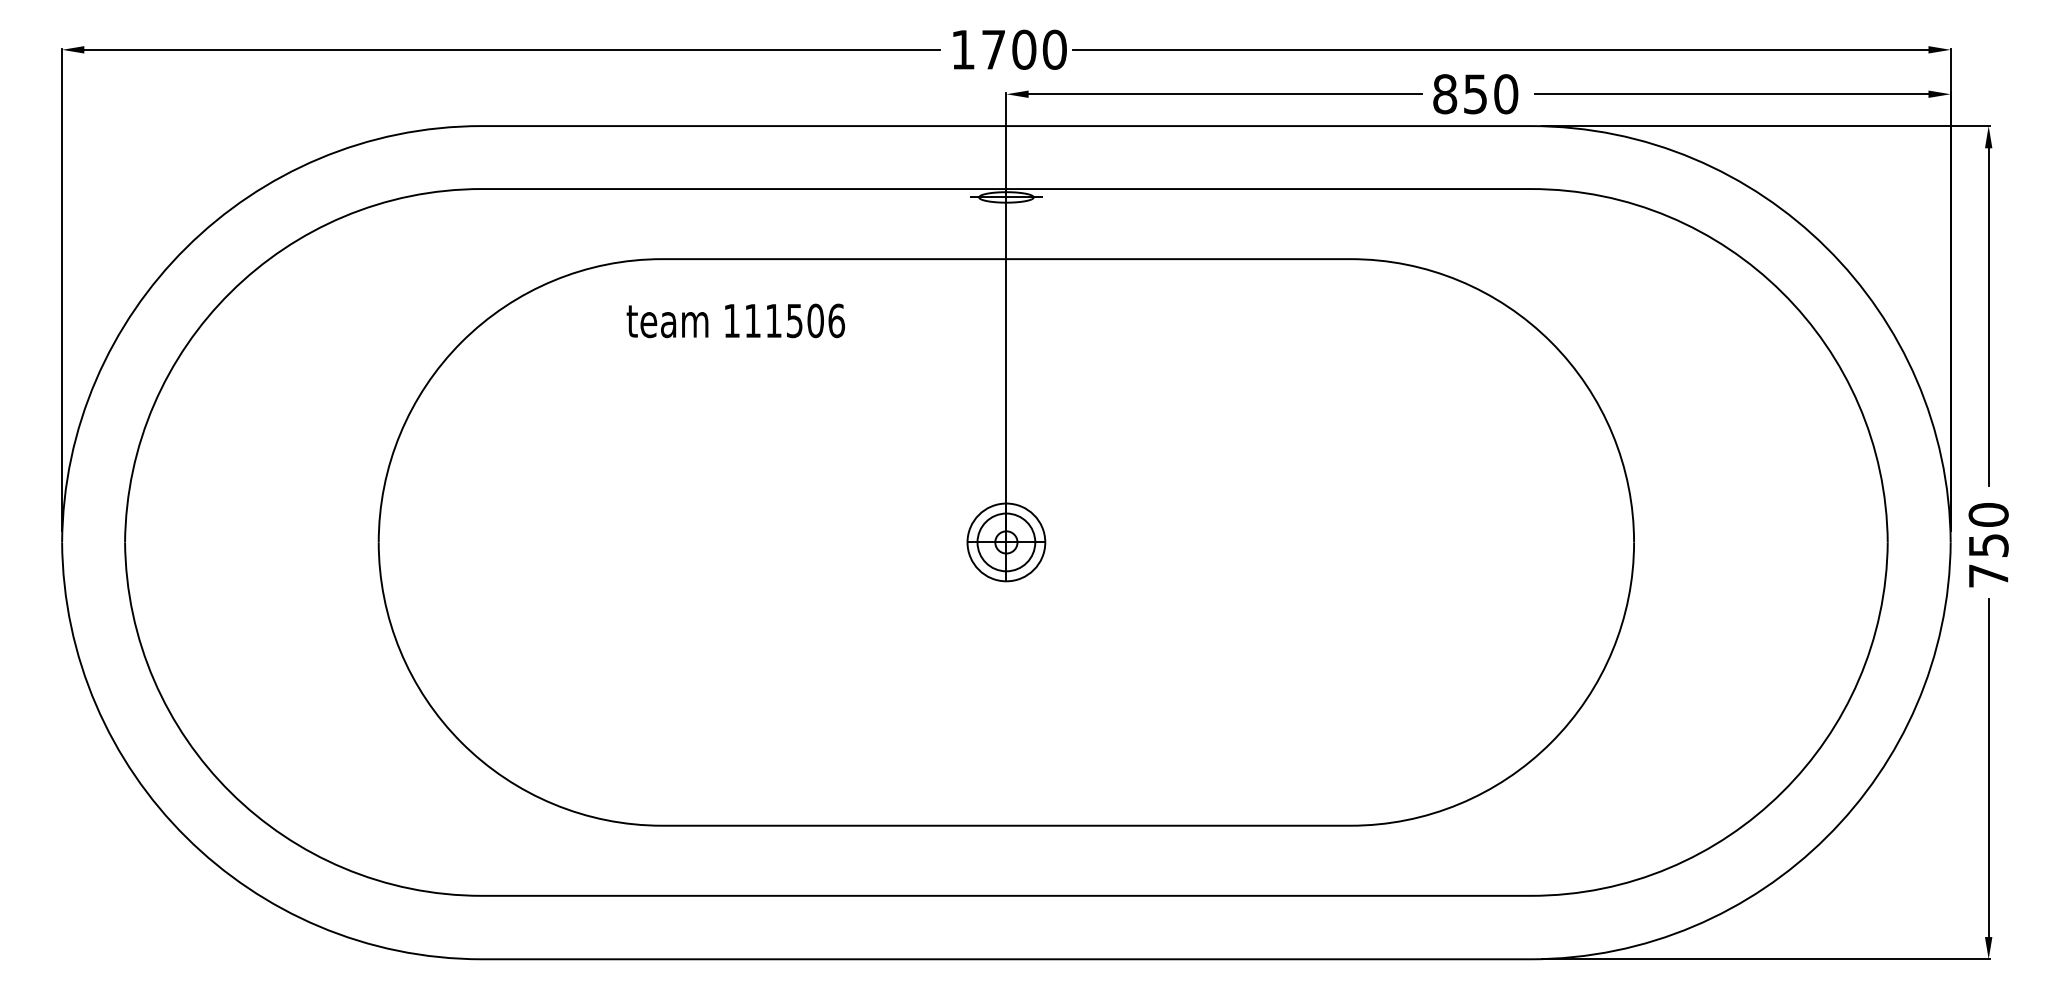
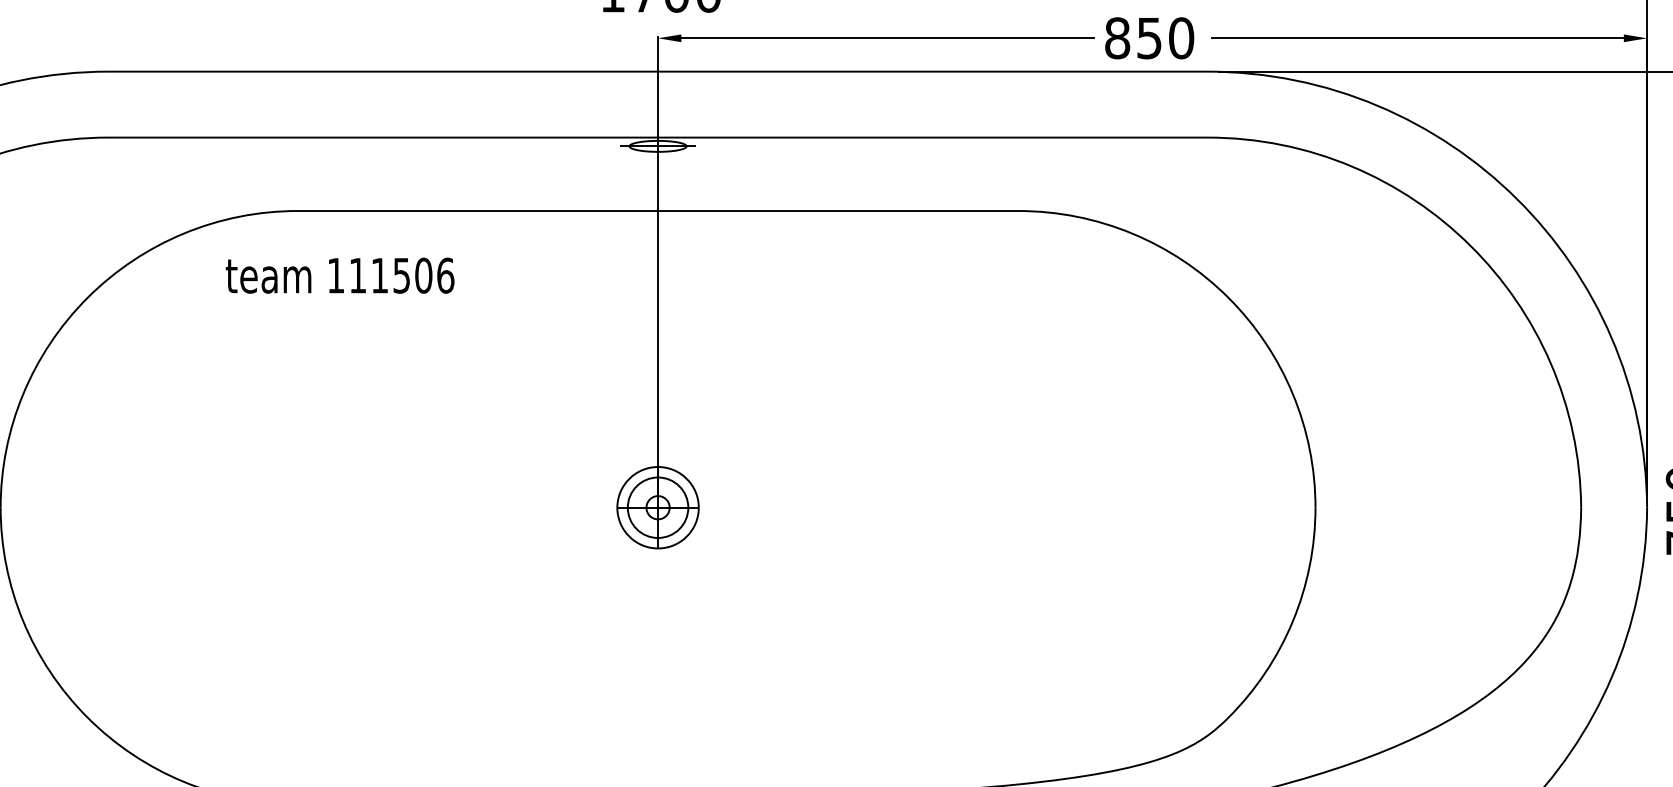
text: (735, 320) -> (339, 275), moved

